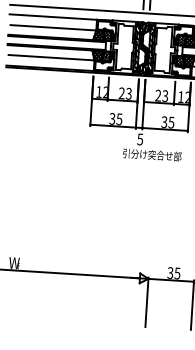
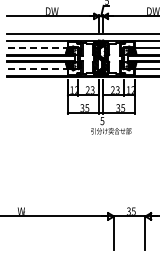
line: (52, 28) -> (37, 48), solid -> dashed
line: (50, 57) -> (37, 68), solid -> dashed

